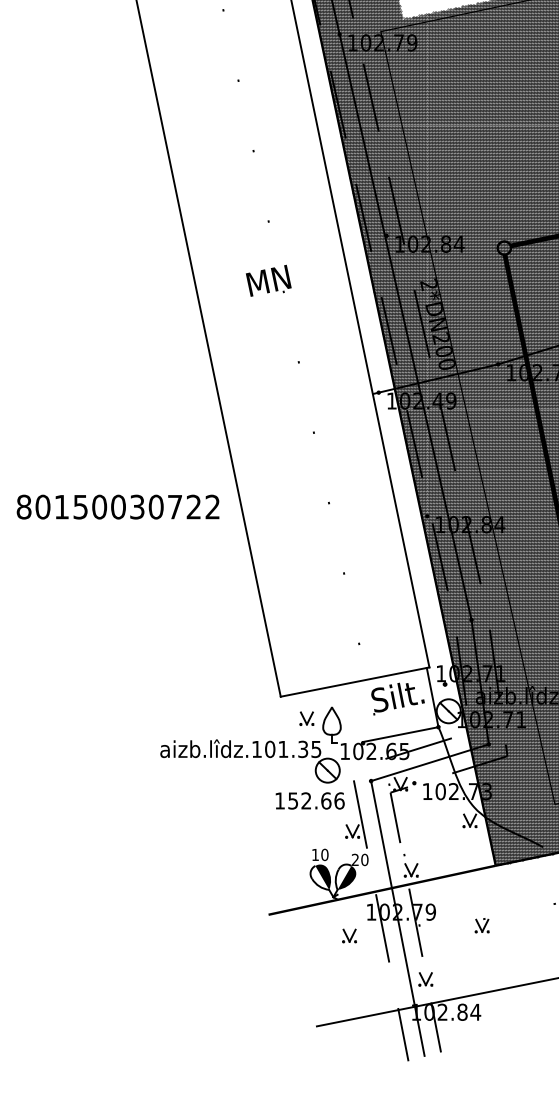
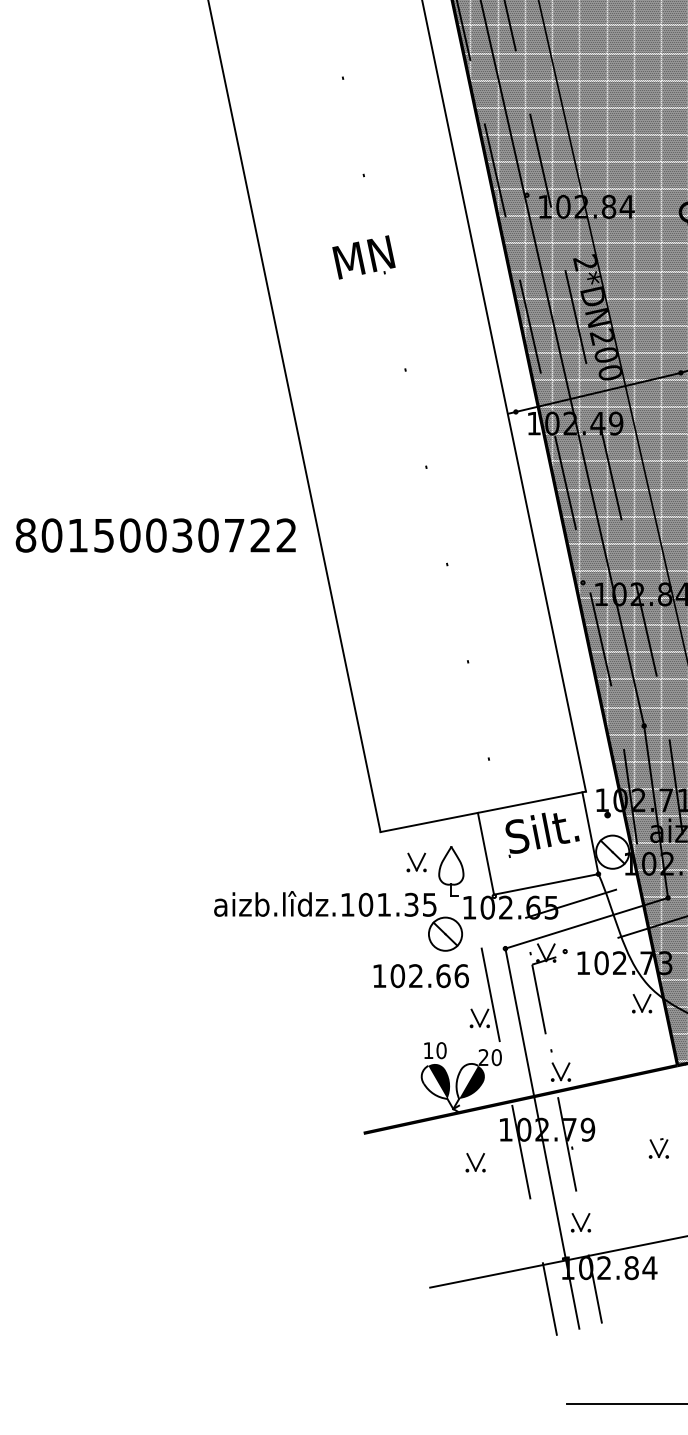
text: (117, 506) -> (154, 534), moved
line: (356, 712) -> (485, 853), added
text: (293, 800) -> (398, 975), 152.66 -> 102.66

